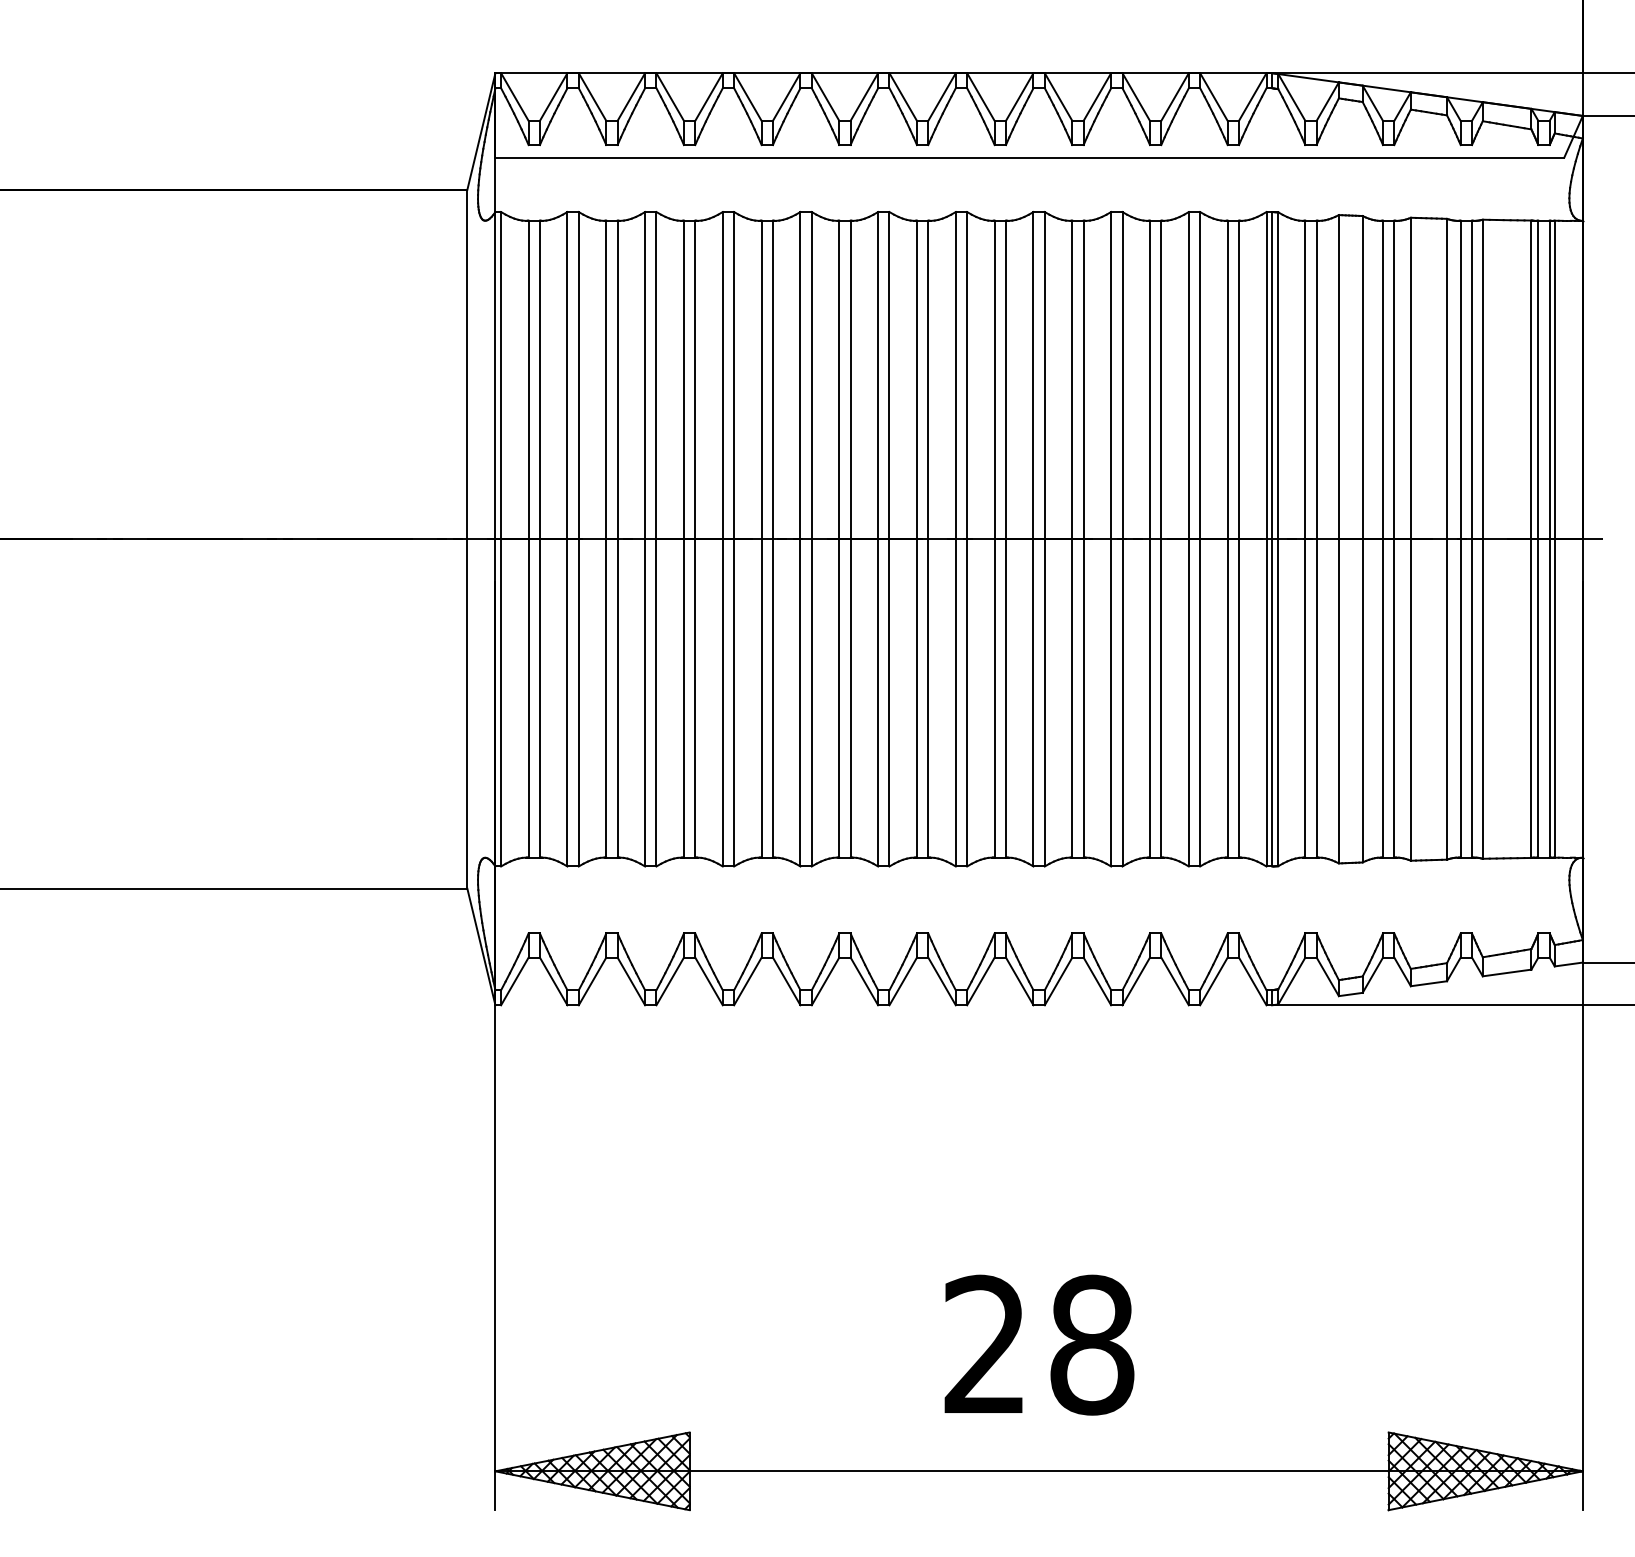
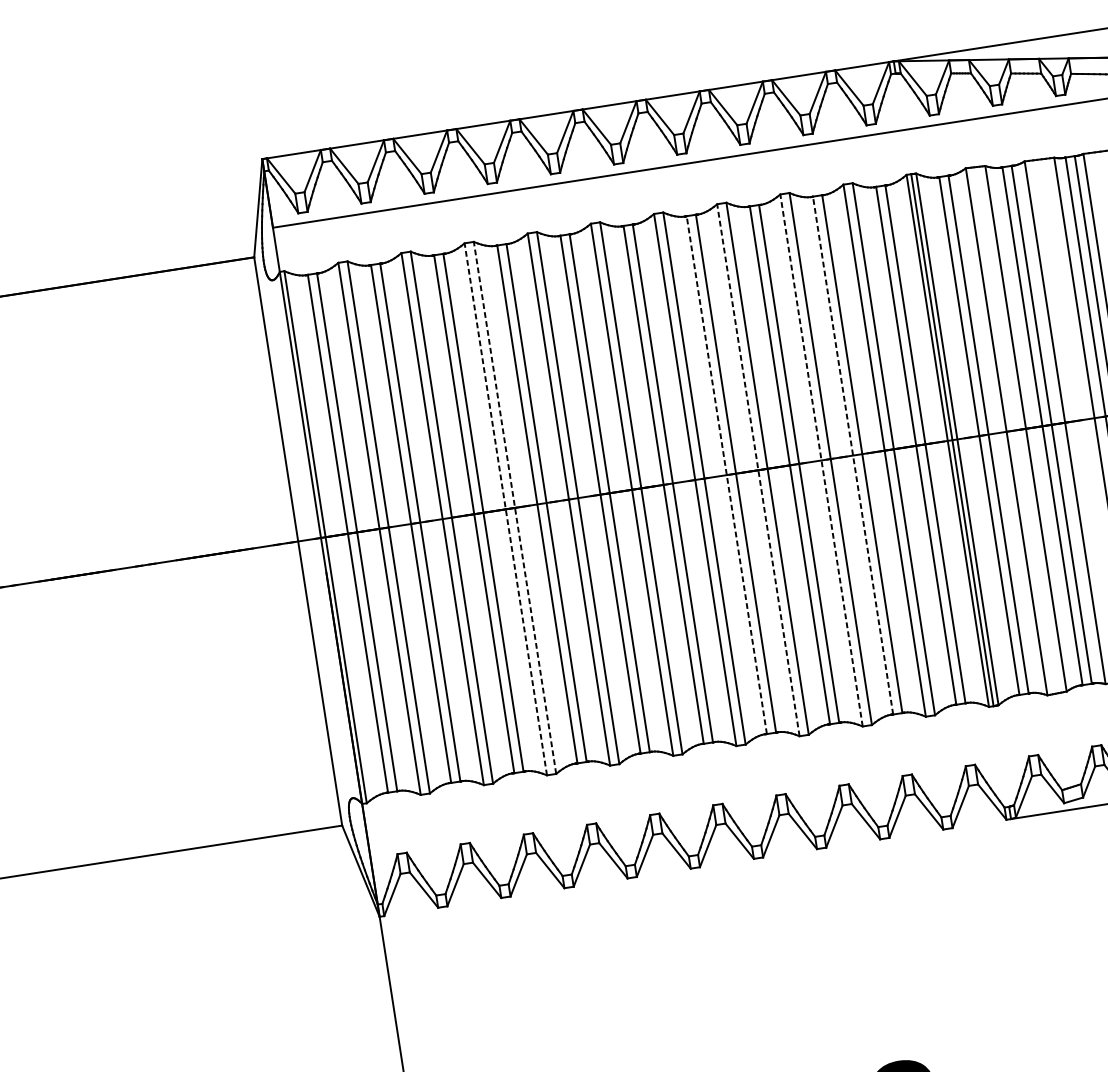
line: (722, 538) -> (505, 508), solid -> dashed
line: (734, 538) -> (515, 507), solid -> dashed
line: (1033, 538) -> (758, 469), solid -> dashed
line: (1111, 538) -> (821, 459), solid -> dashed
line: (994, 539) -> (726, 475), solid -> dashed
line: (1149, 539) -> (852, 455), solid -> dashed

